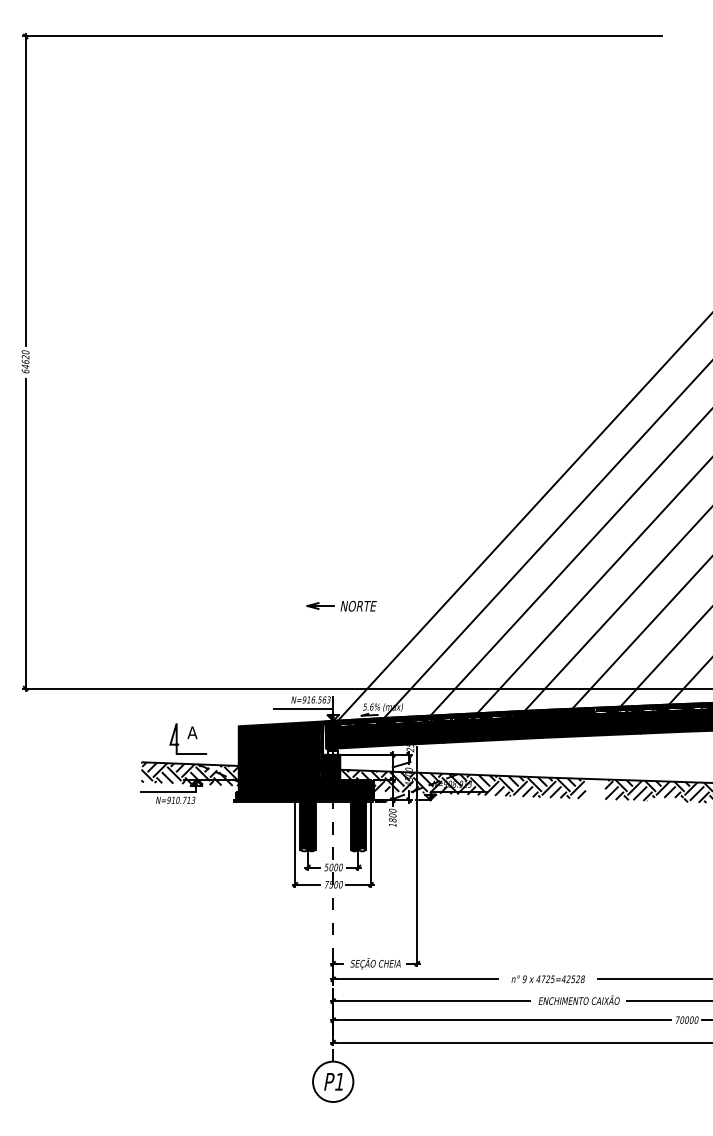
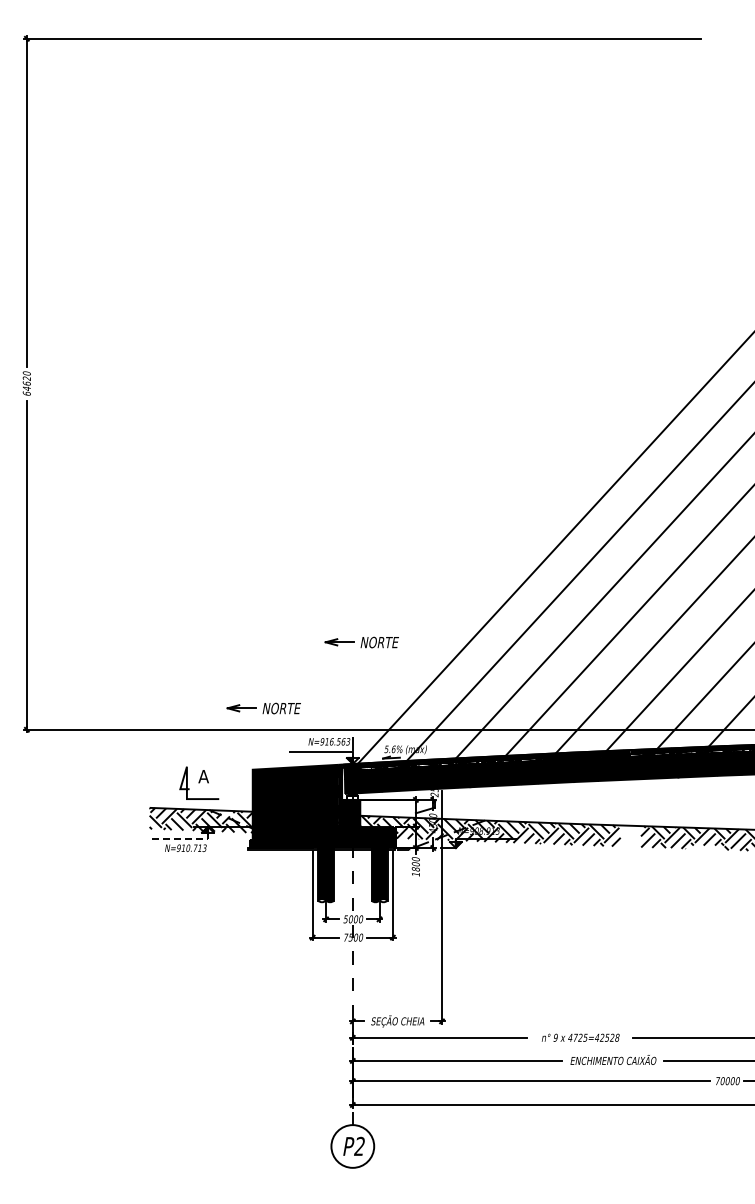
part: (248, 668) -> (263, 708), added
line: (171, 791) -> (181, 838), solid -> dashed
text: (339, 1080) -> (359, 1145), P1 -> P2

